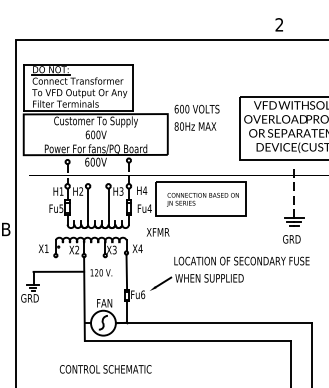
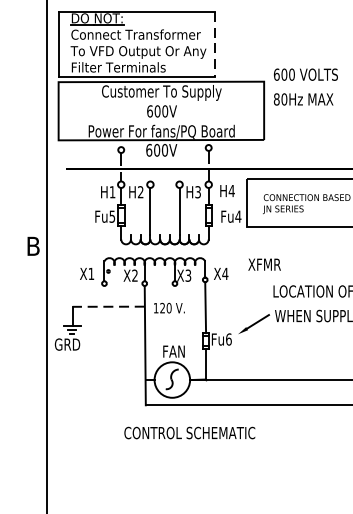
line: (133, 88) -> (215, 45), solid -> dashed
text: (157, 232) -> (263, 264), moved
line: (58, 271) -> (108, 306), solid -> dashed
text: (105, 369) -> (189, 433), moved

